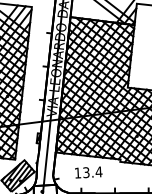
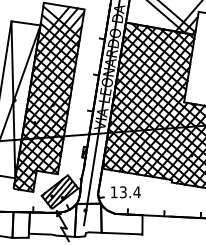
text: (88, 172) -> (125, 192), moved

